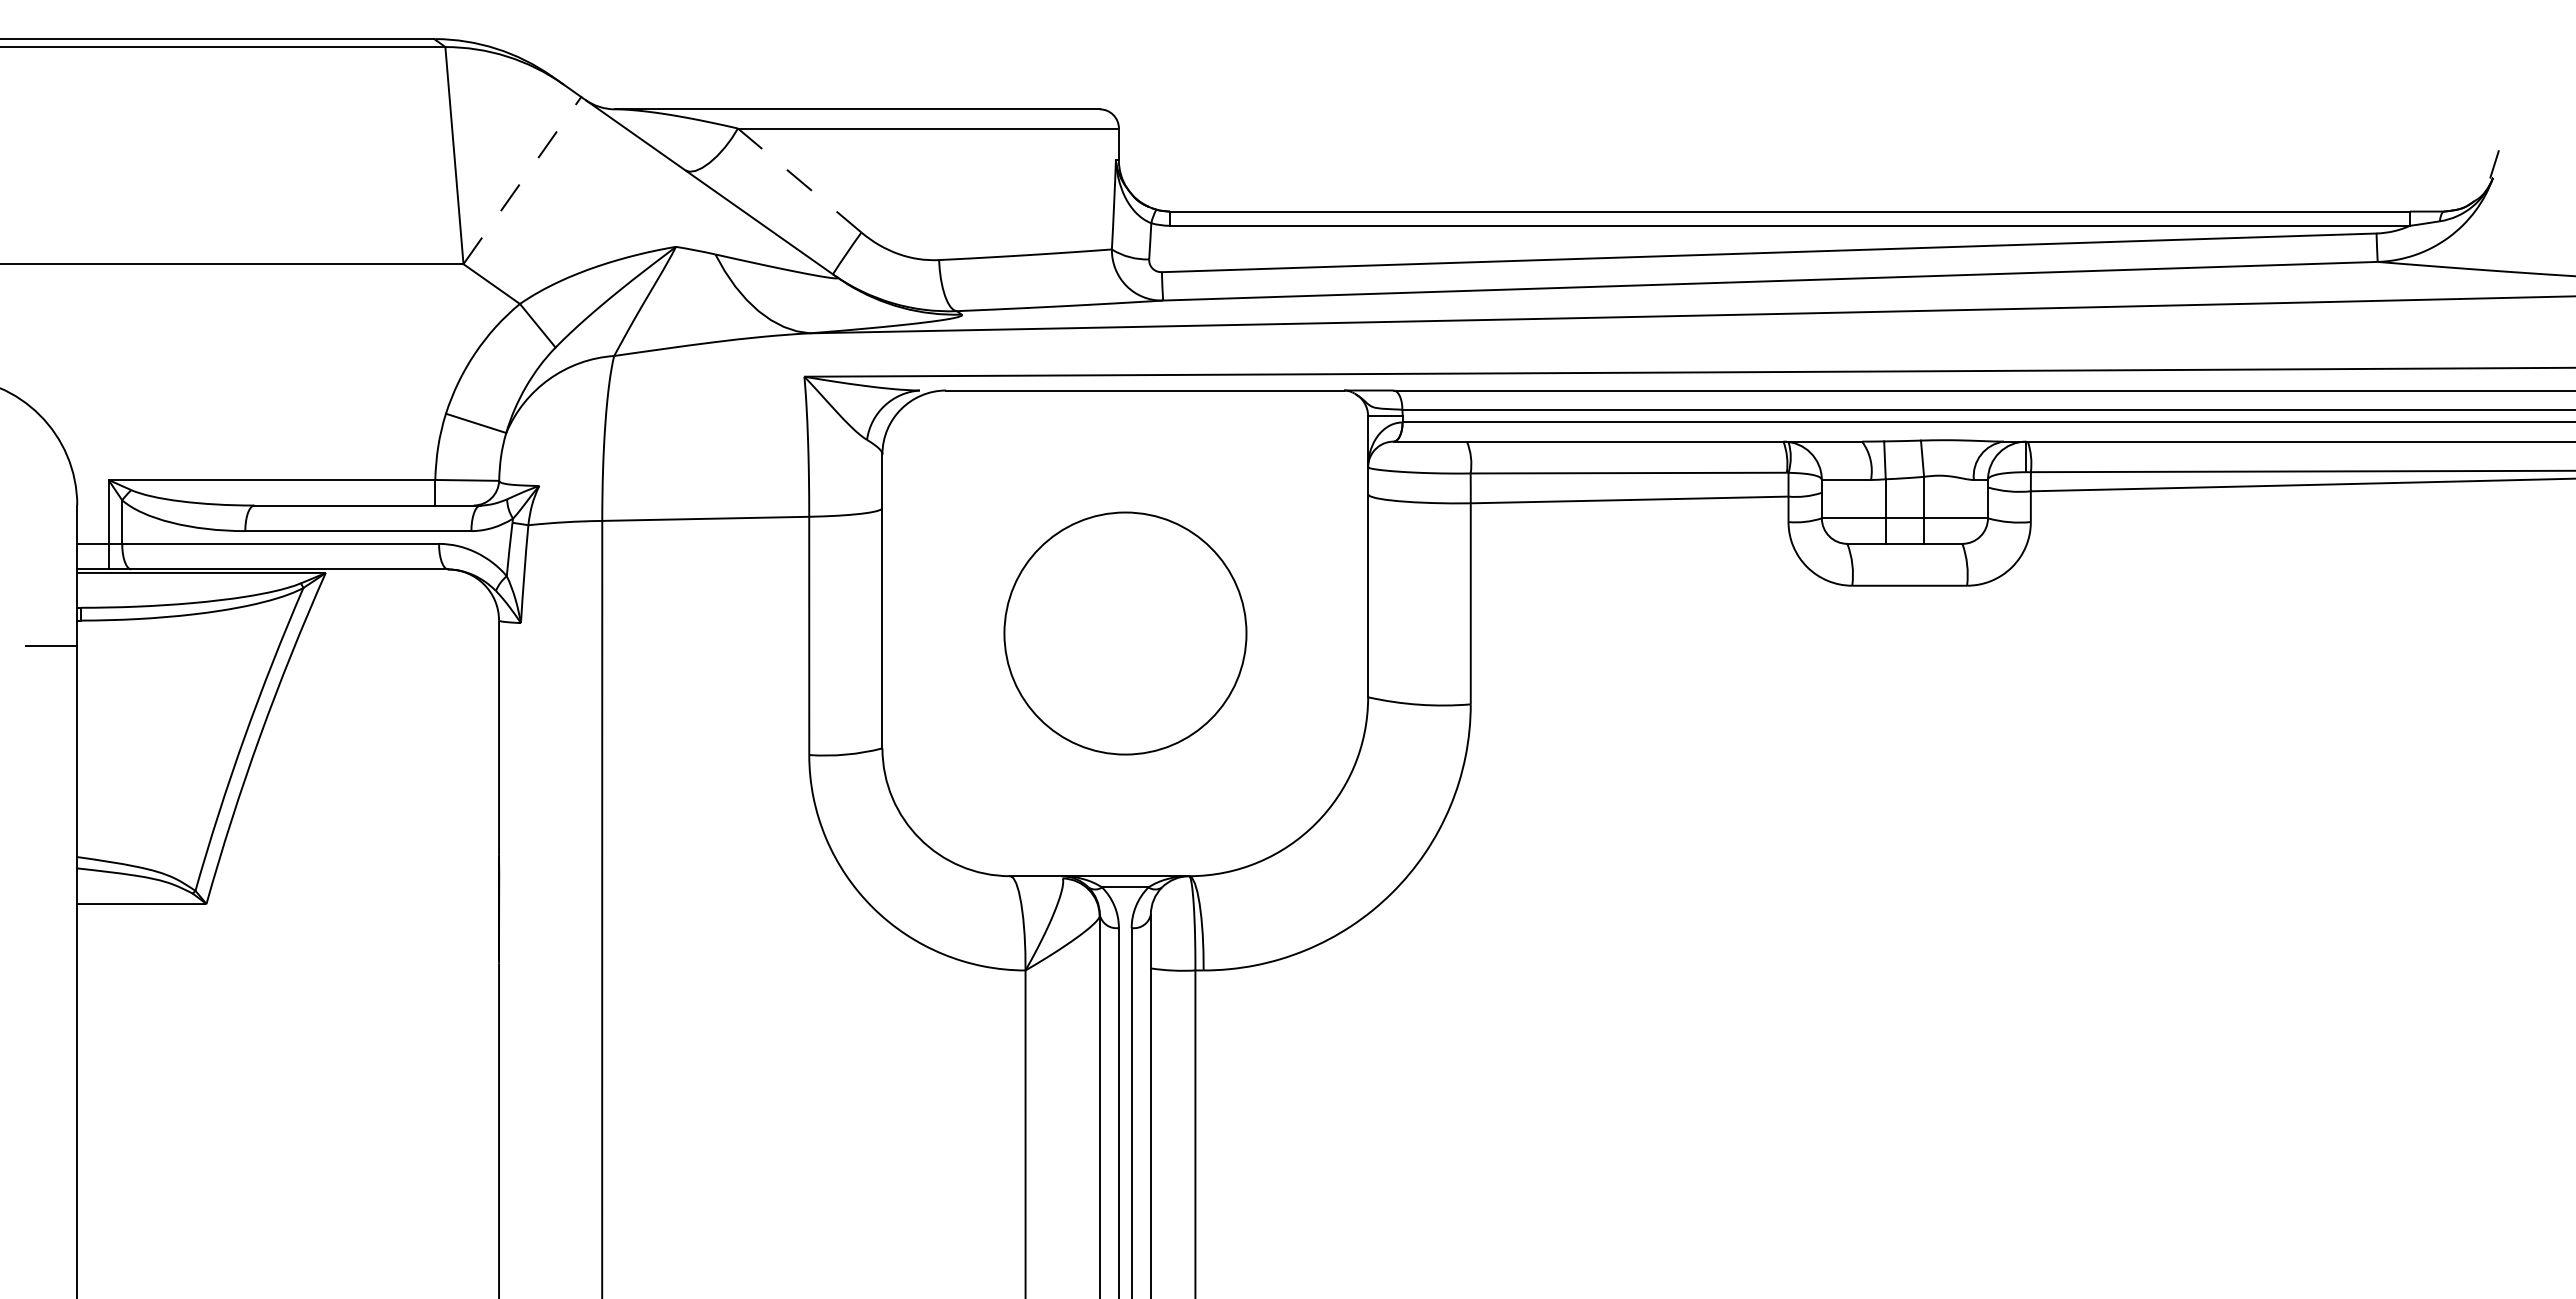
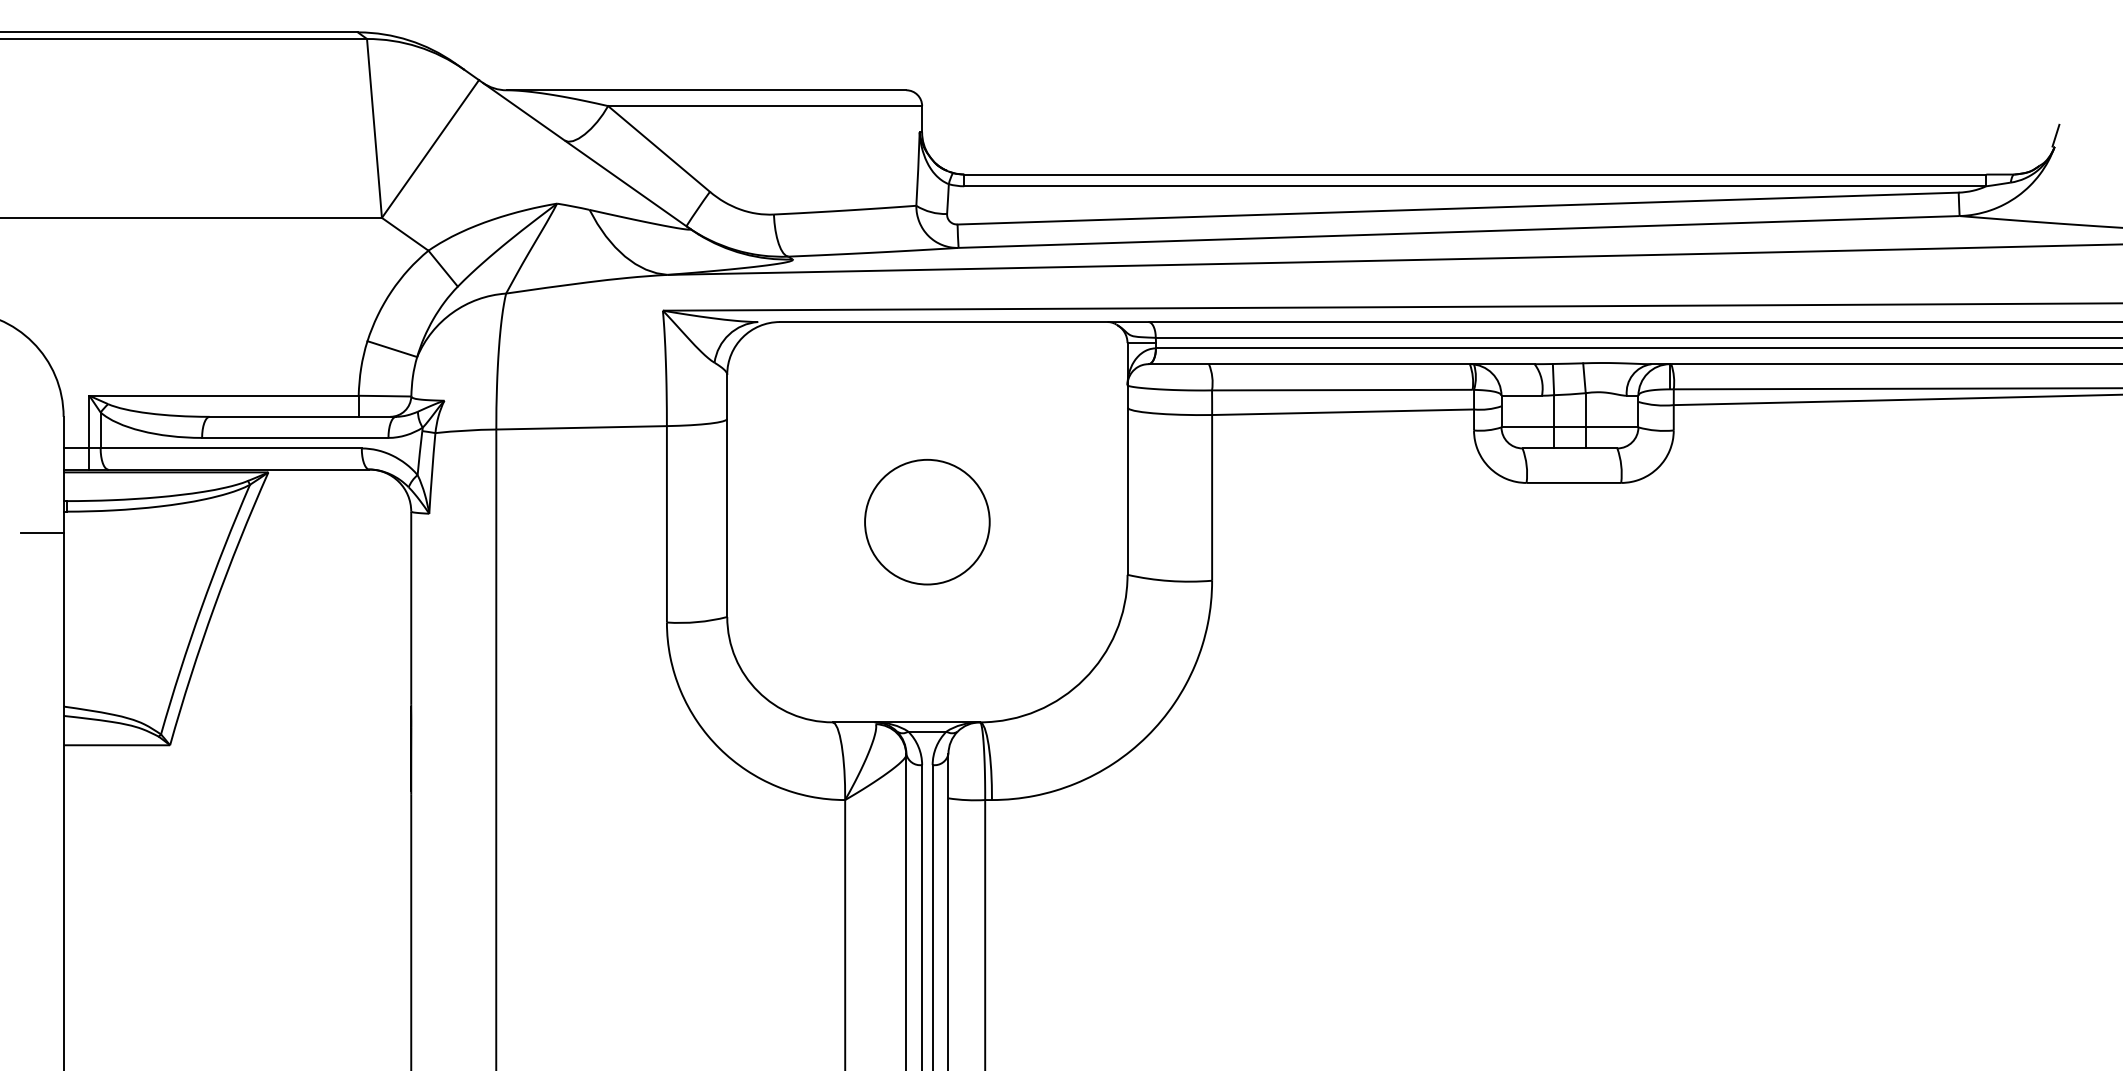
line: (522, 180) -> (430, 148), dashed -> solid
line: (799, 180) -> (658, 148), dashed -> solid
circle: (1124, 632) -> (926, 521), size x0.62

